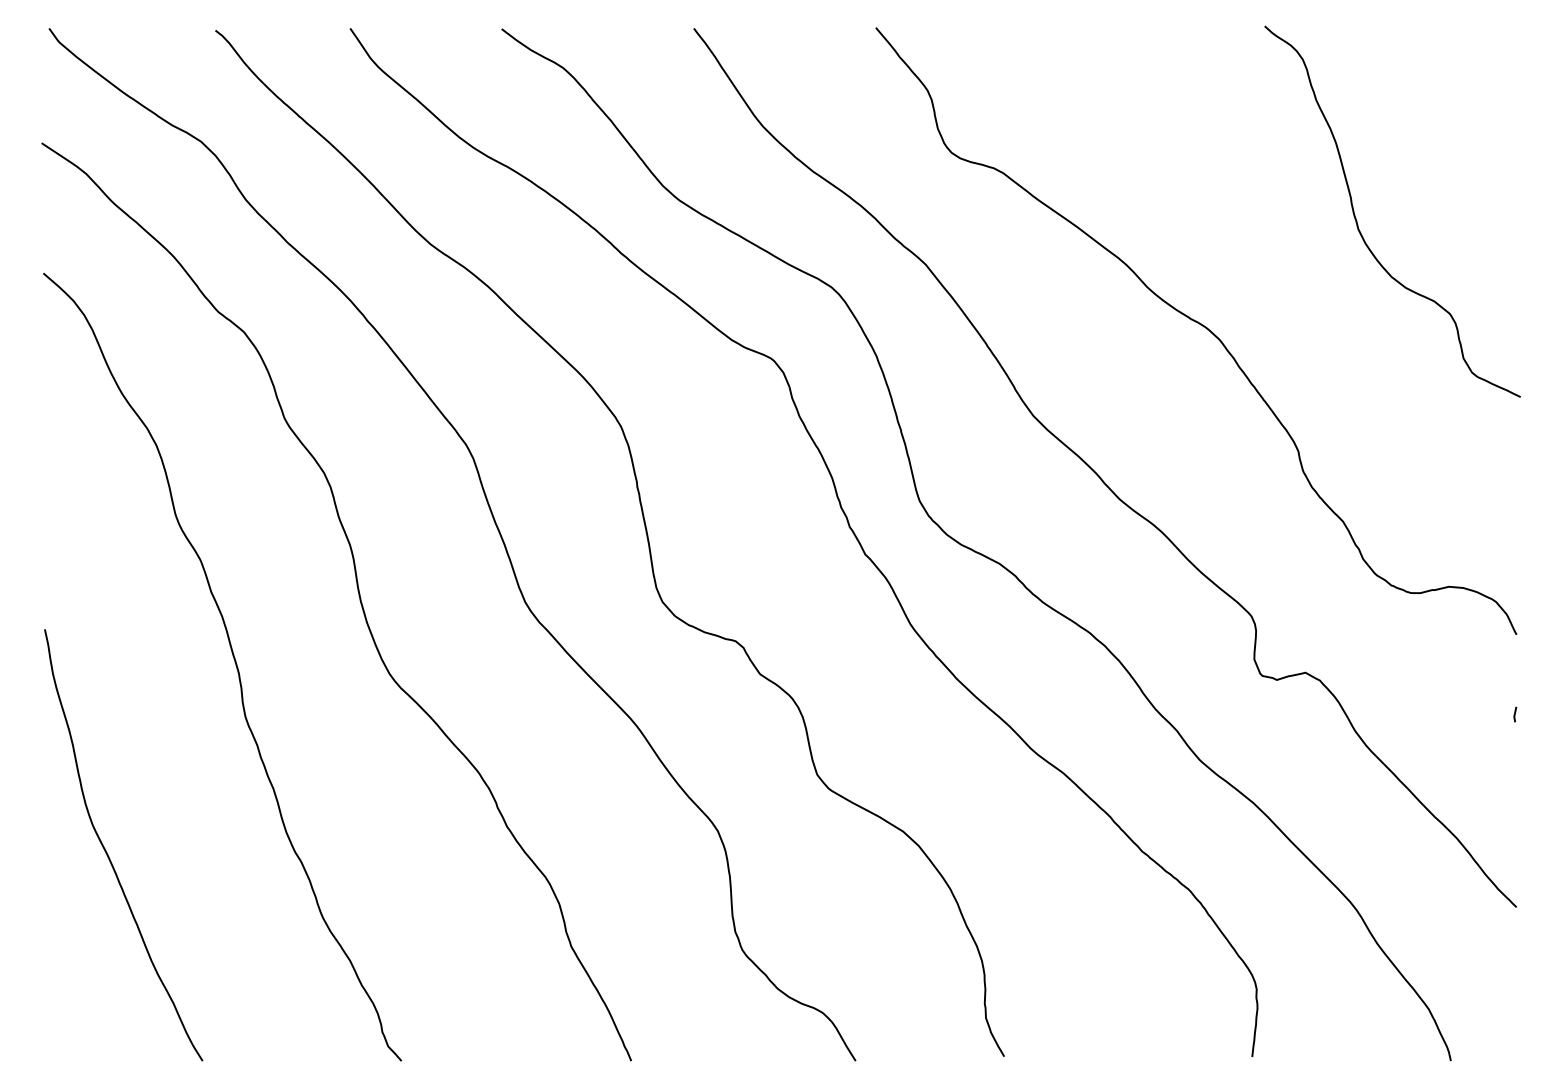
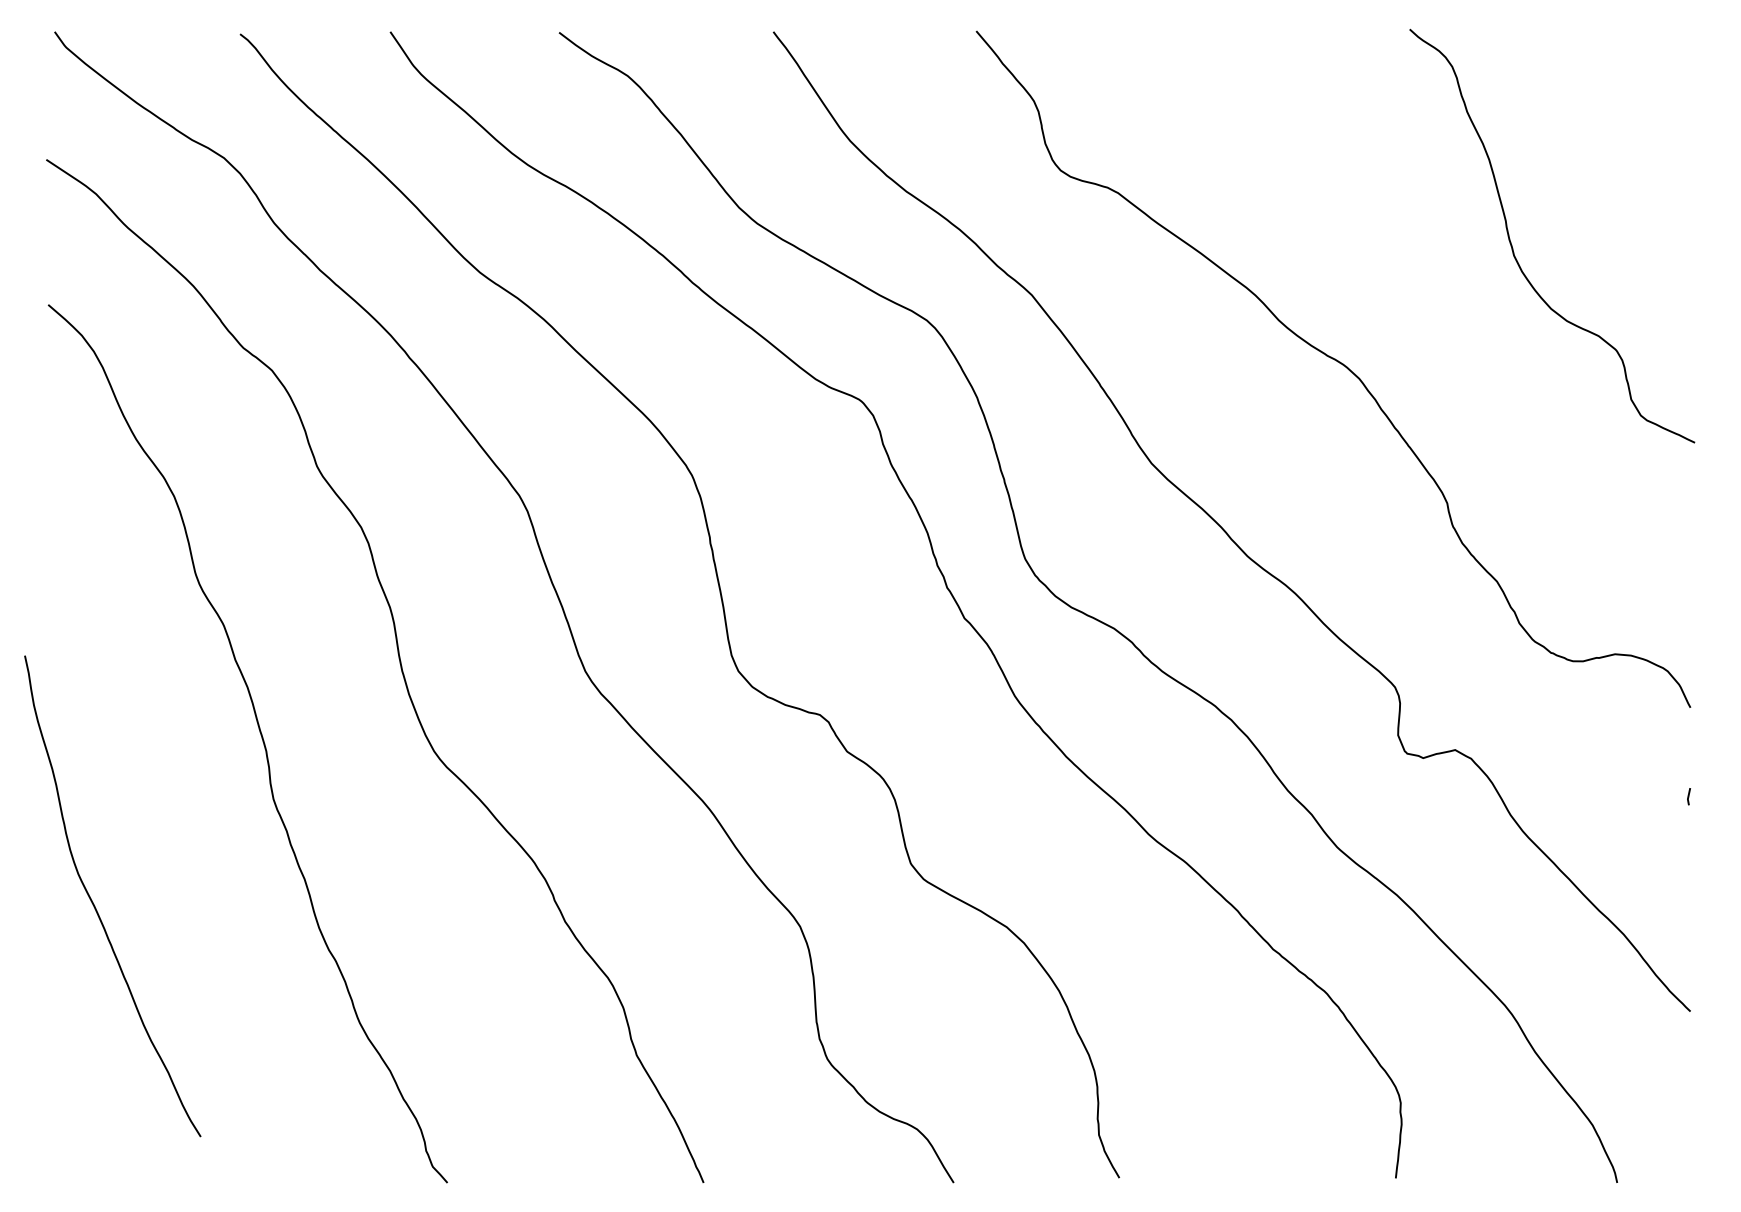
curve: (107, 852) -> (94, 904), moved

